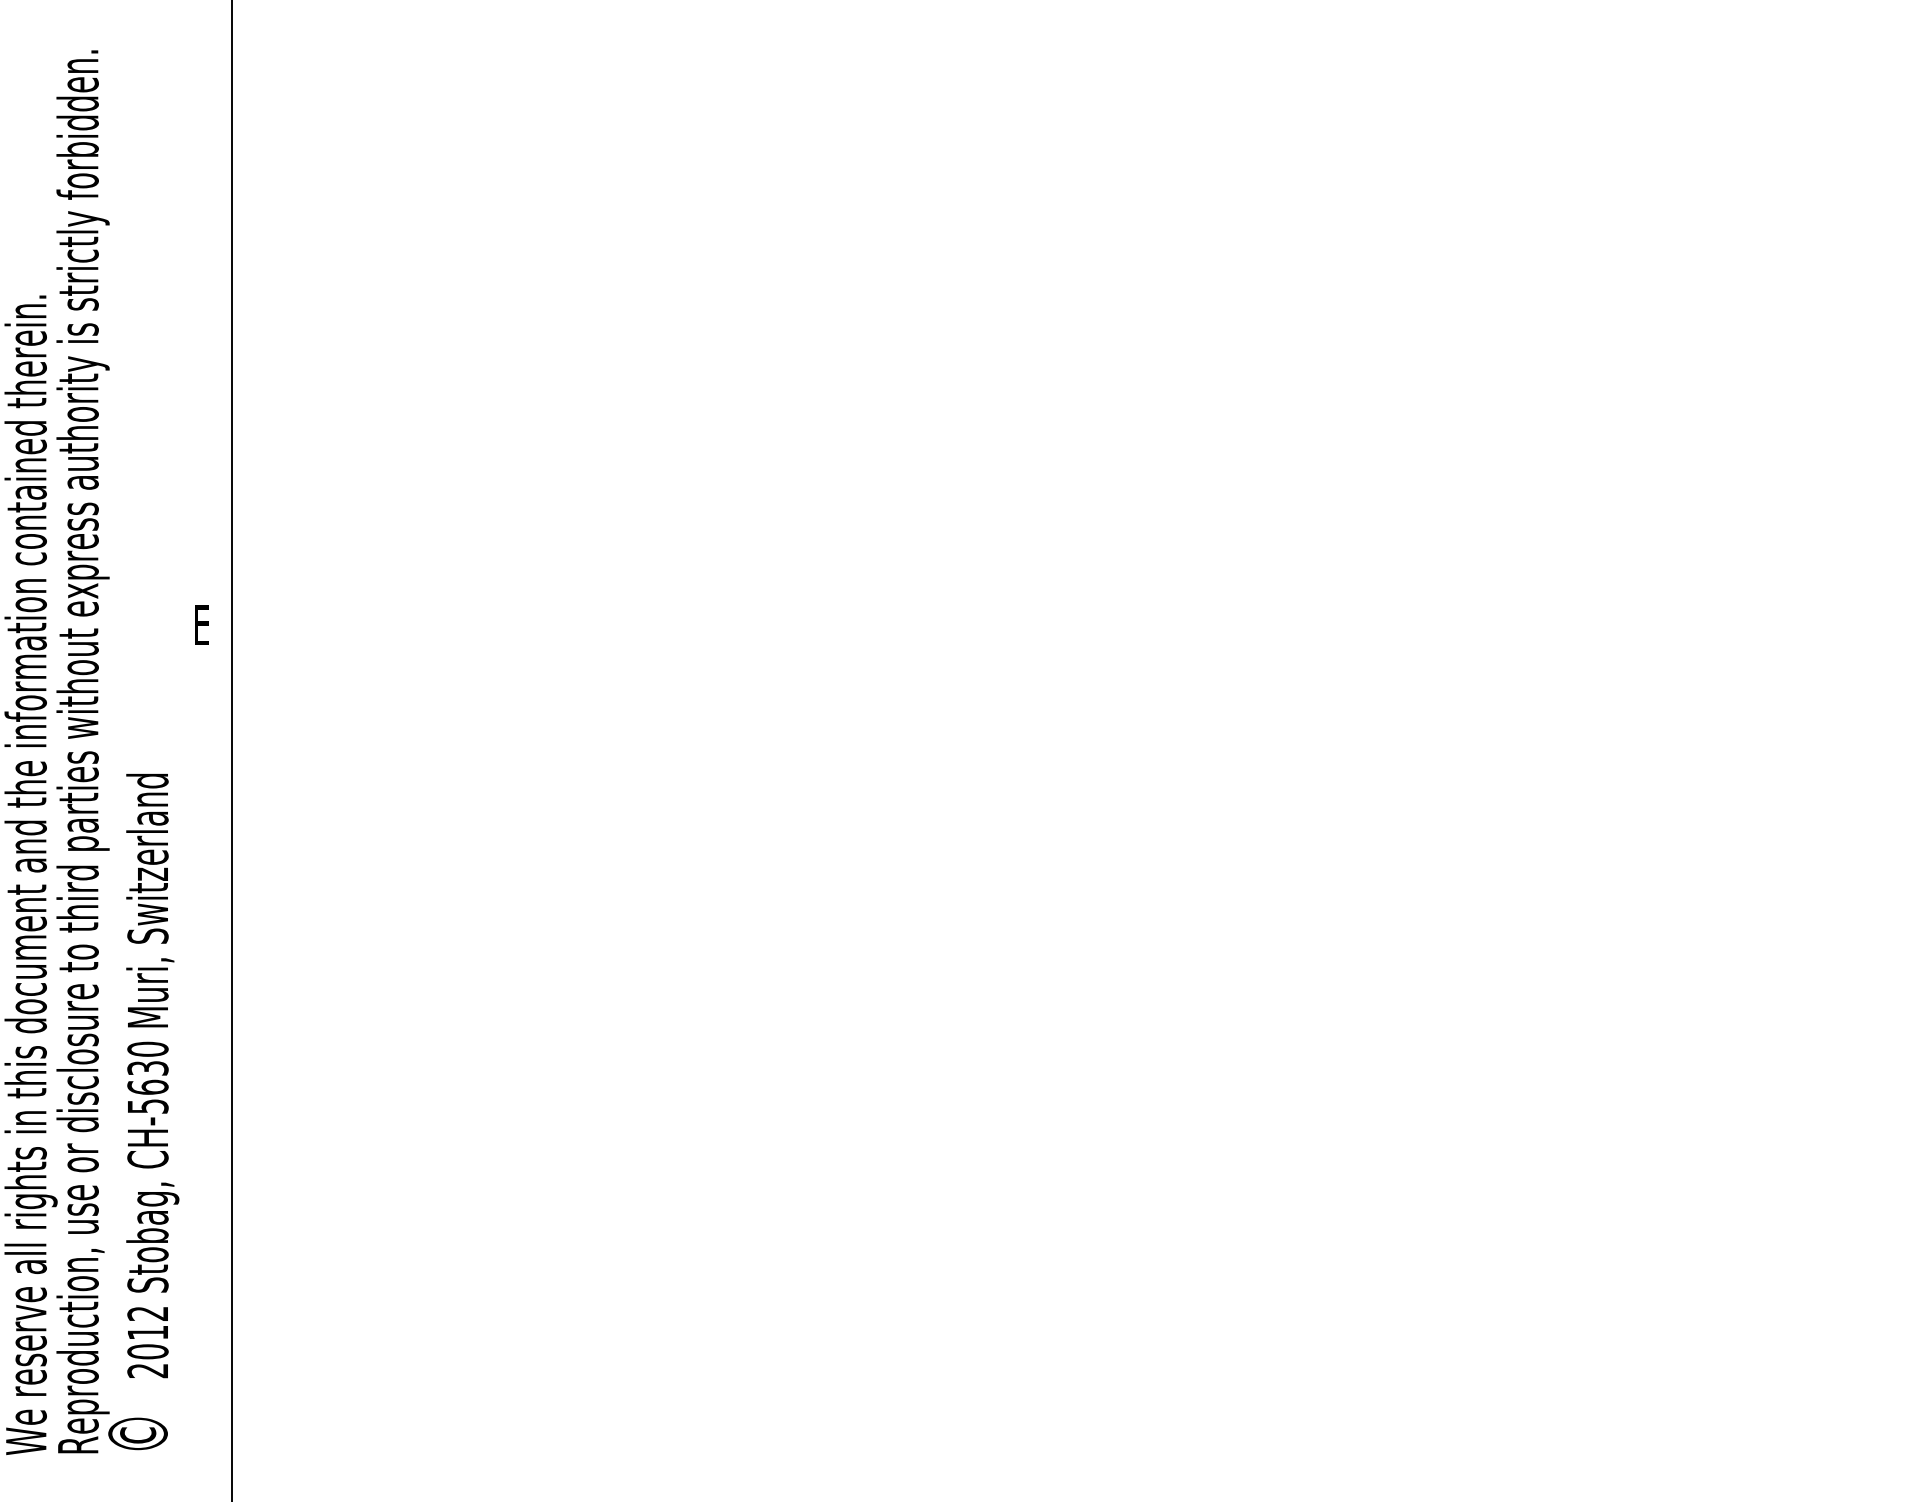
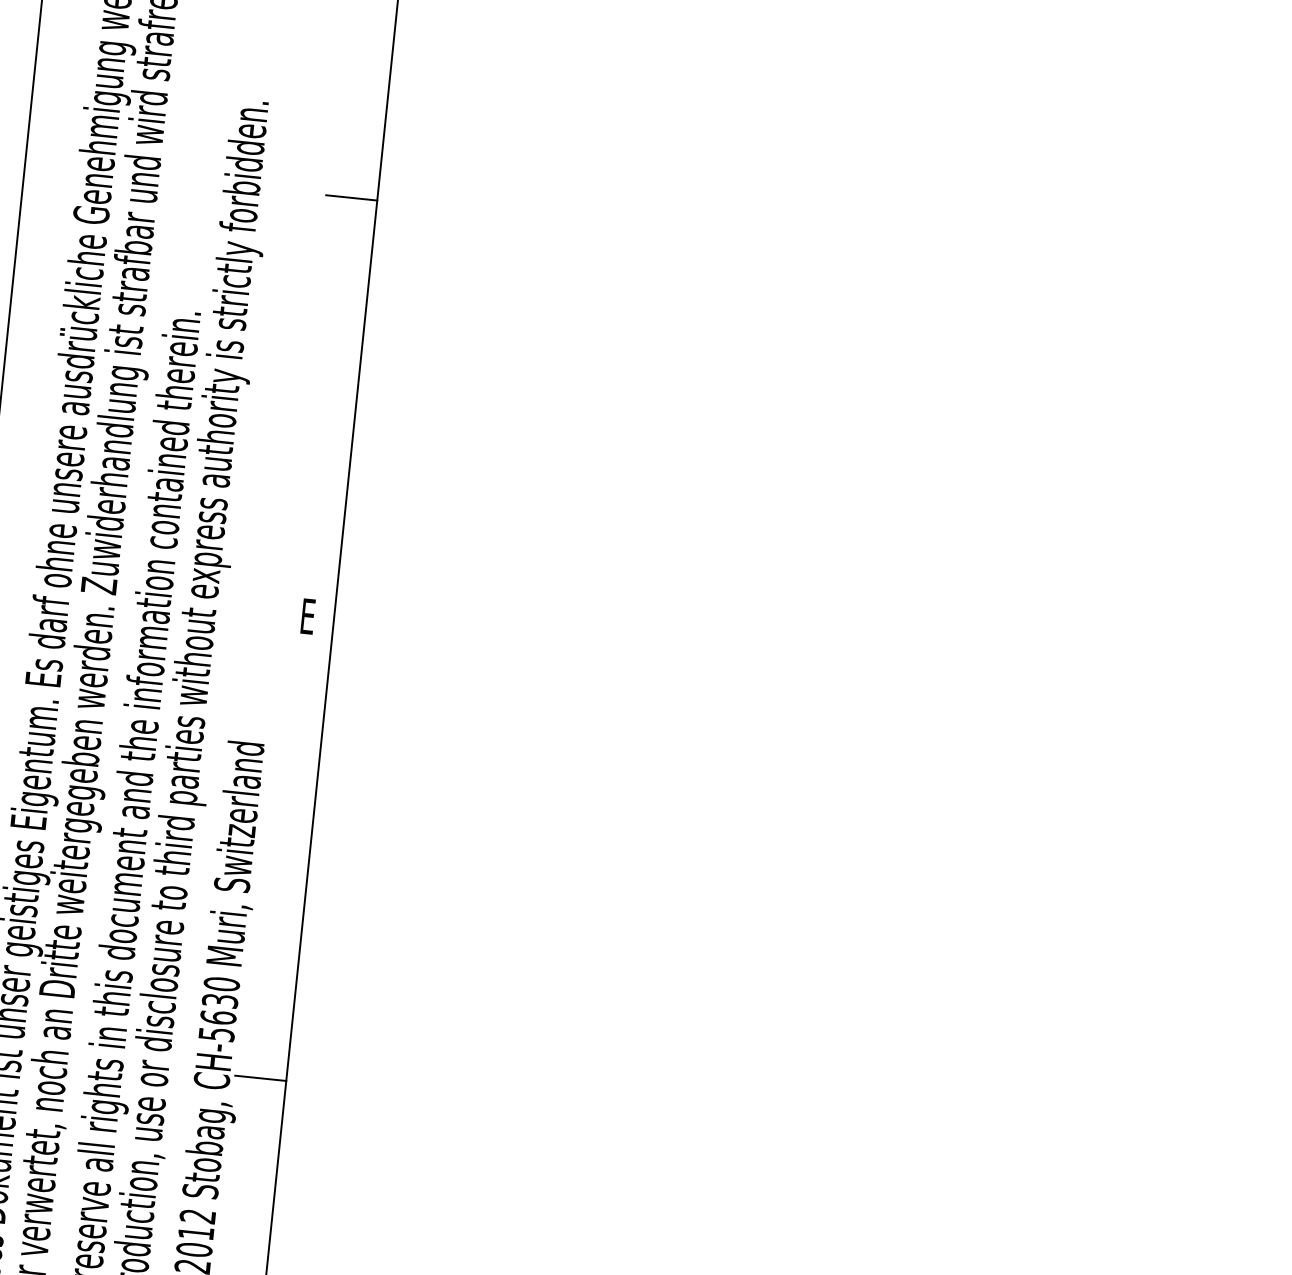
line: (202, 148) -> (351, 198), added
line: (202, 1150) -> (260, 1078), added

